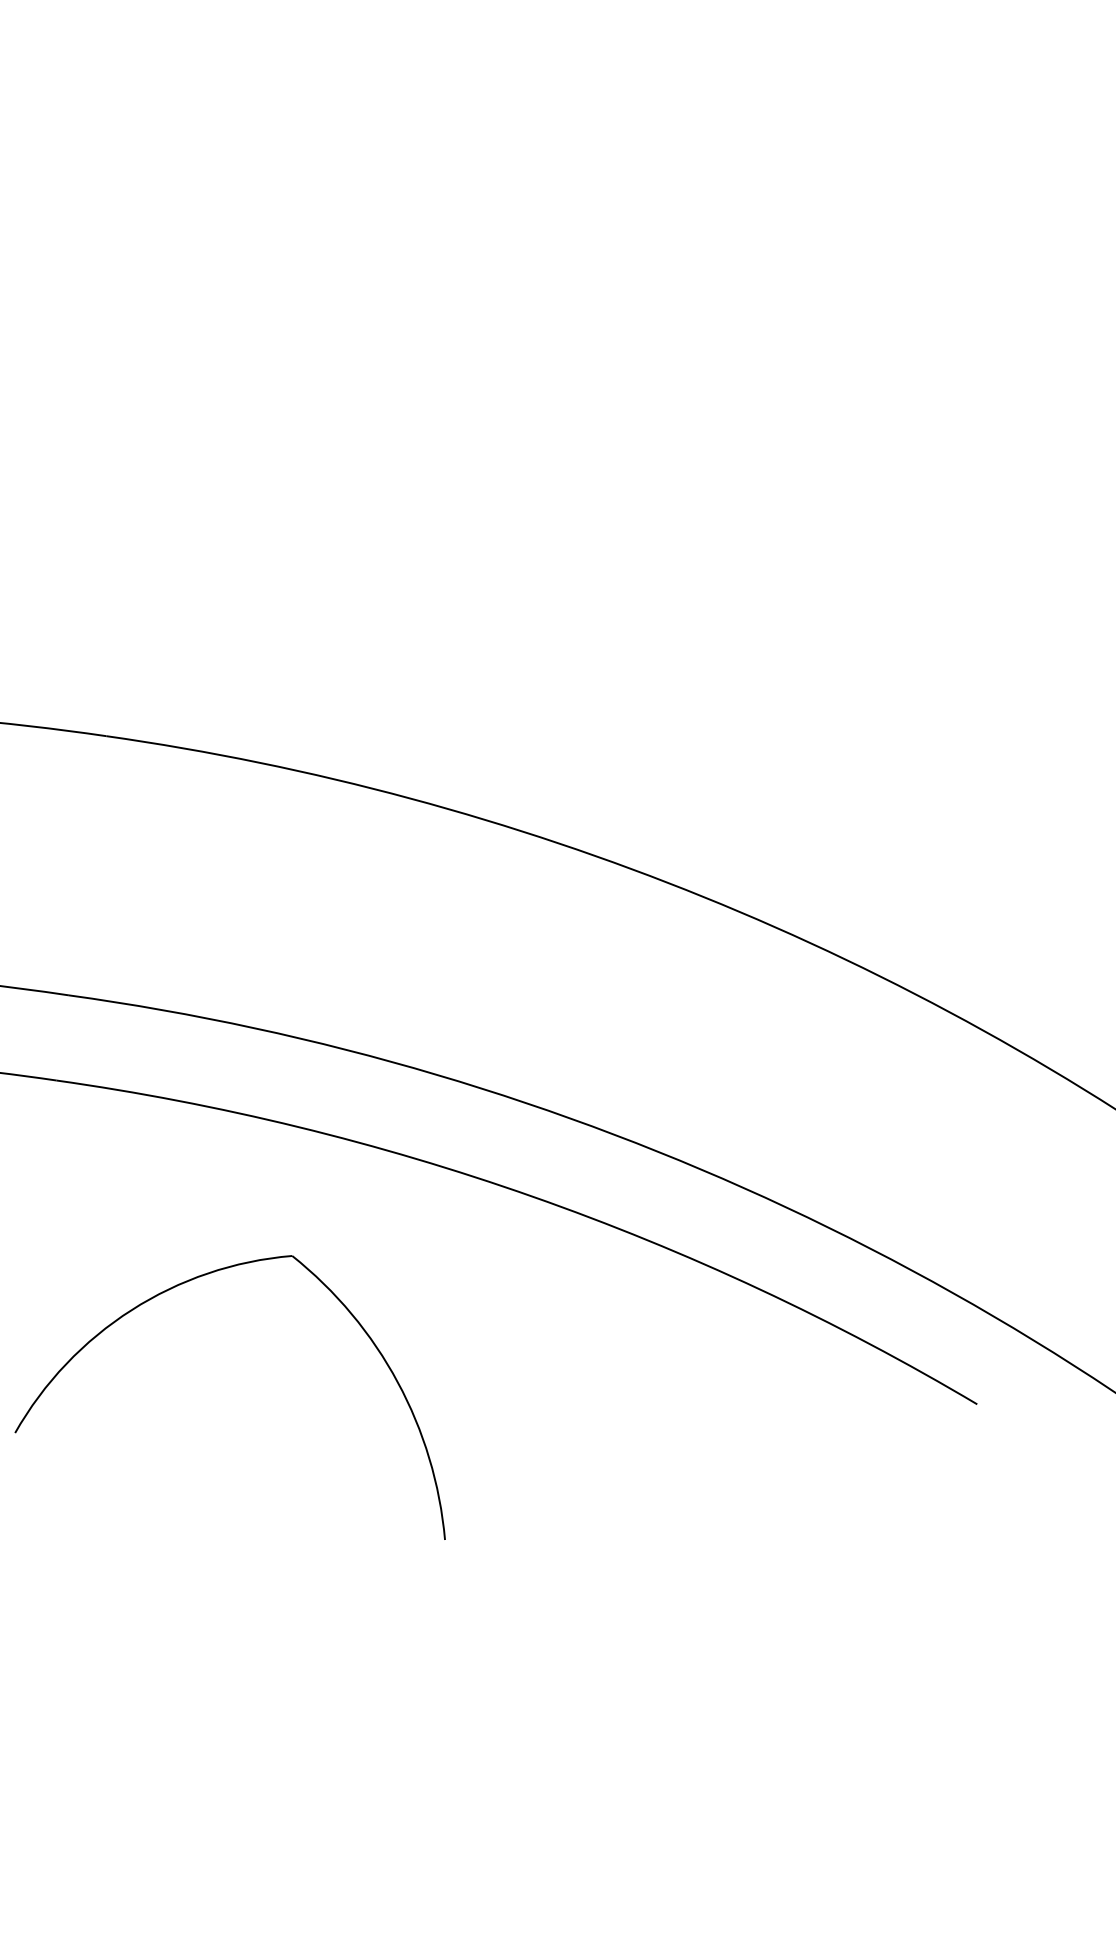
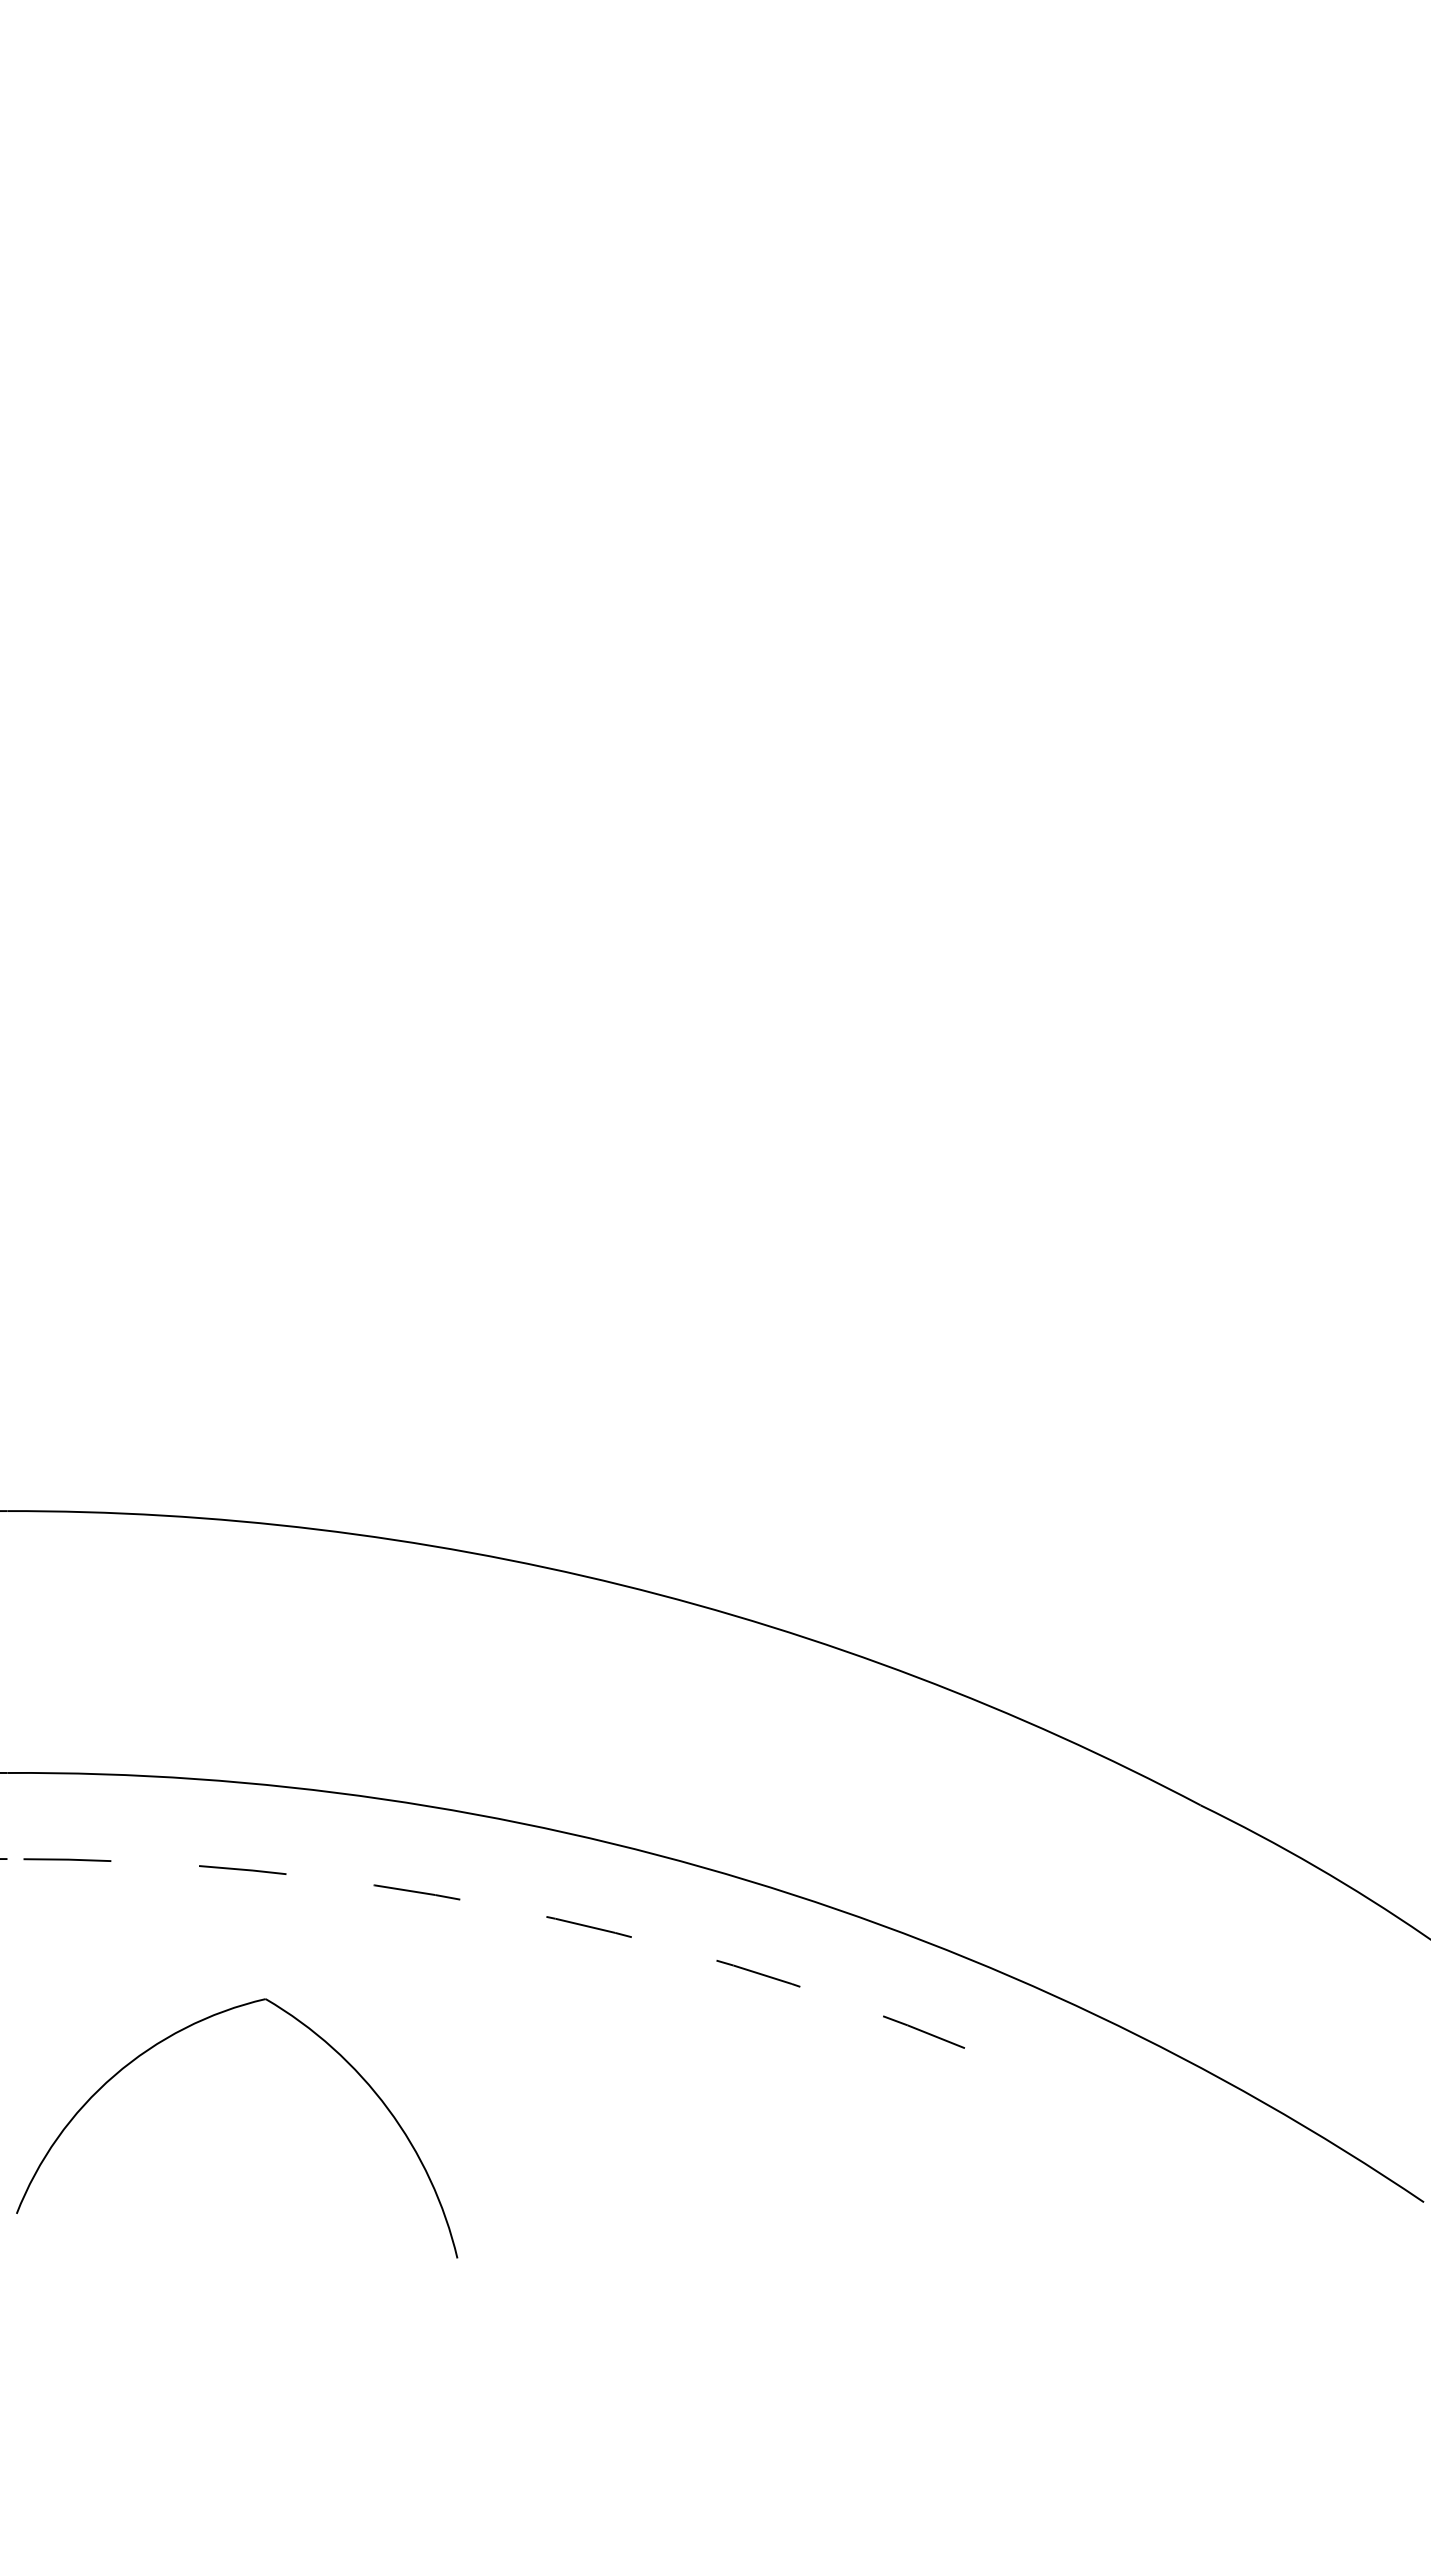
arc: (532, 1197) -> (495, 1906), solid -> dashed

